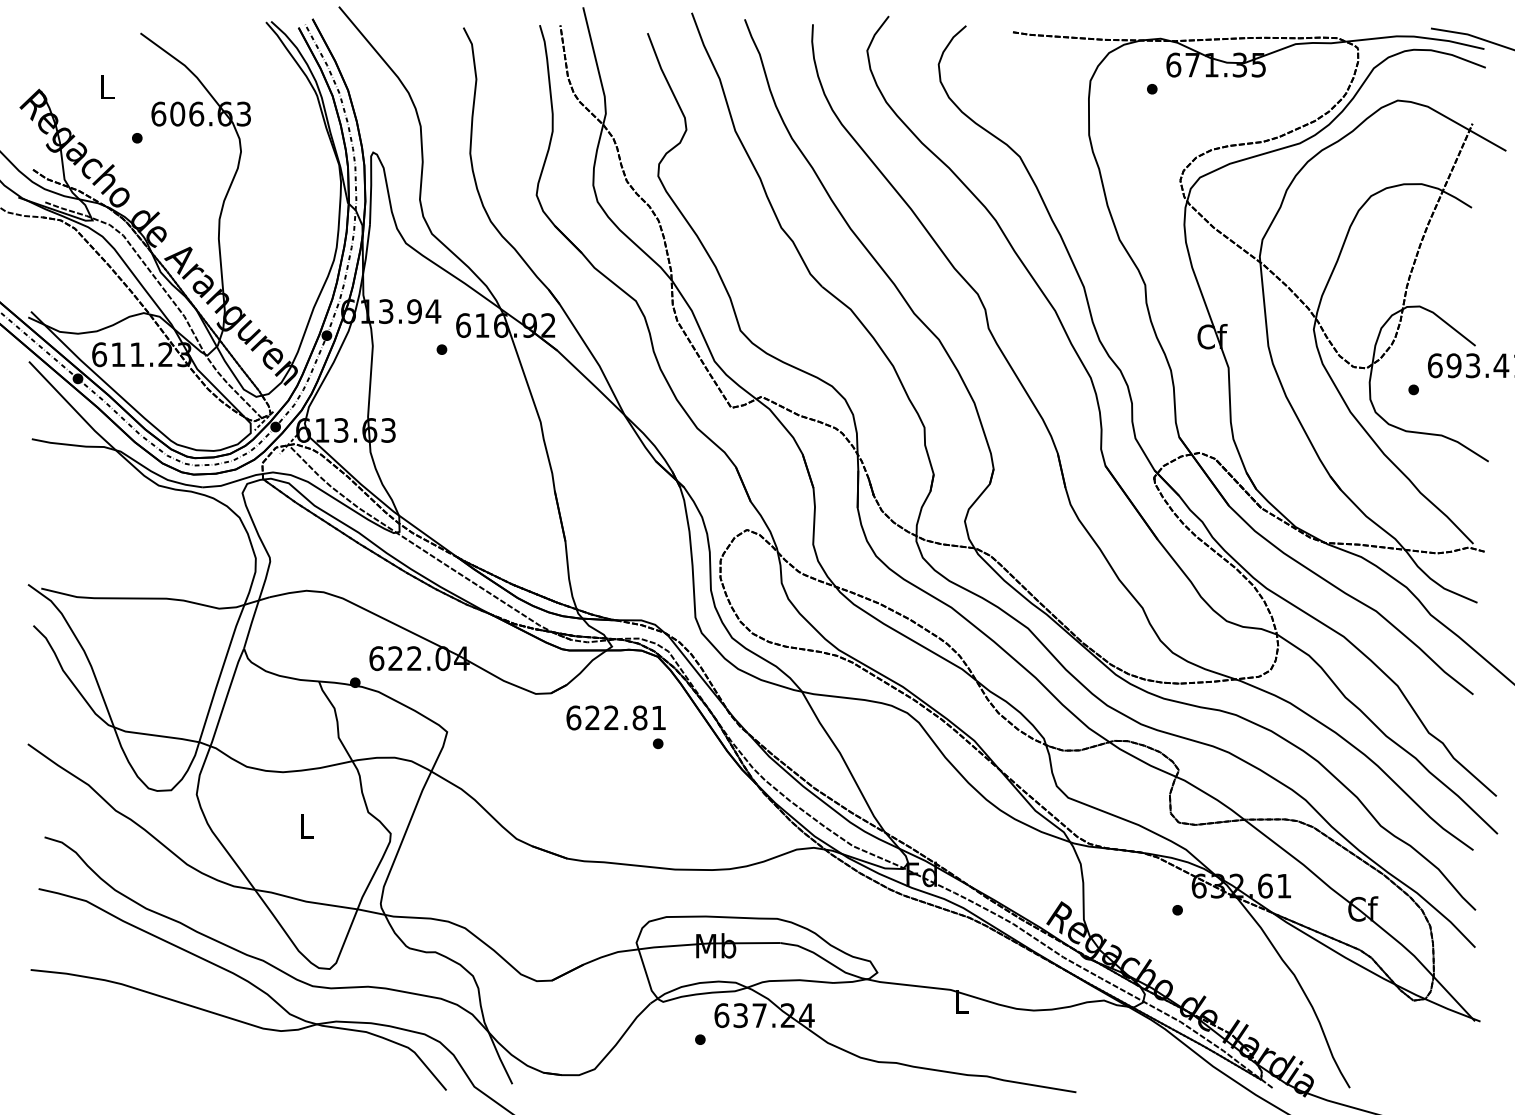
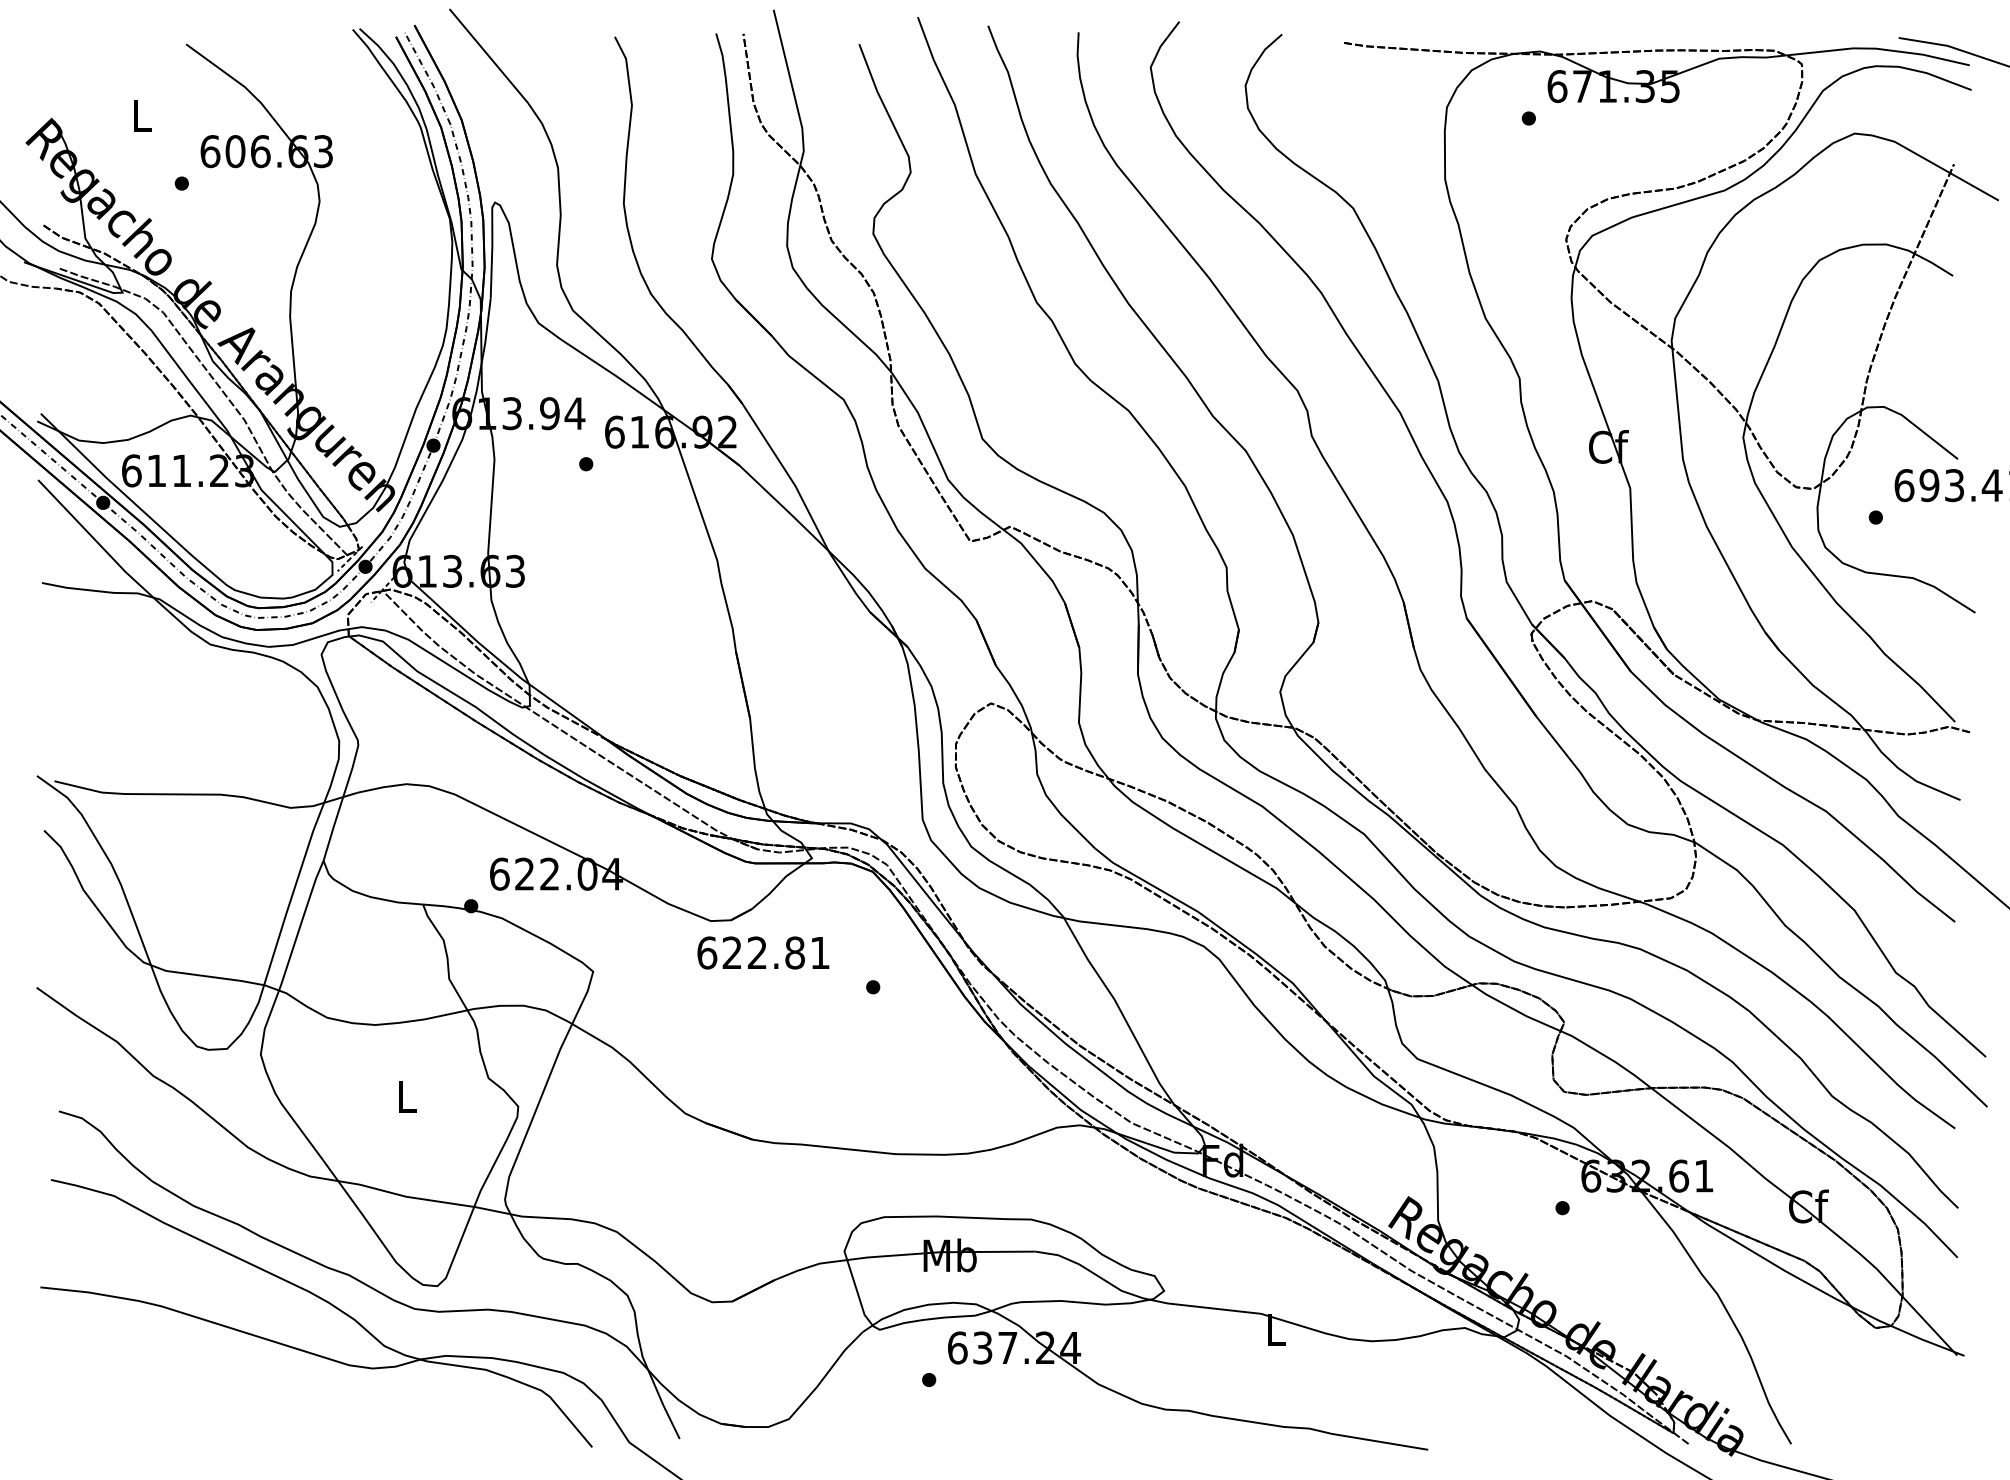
text: (616, 717) -> (763, 952), moved

